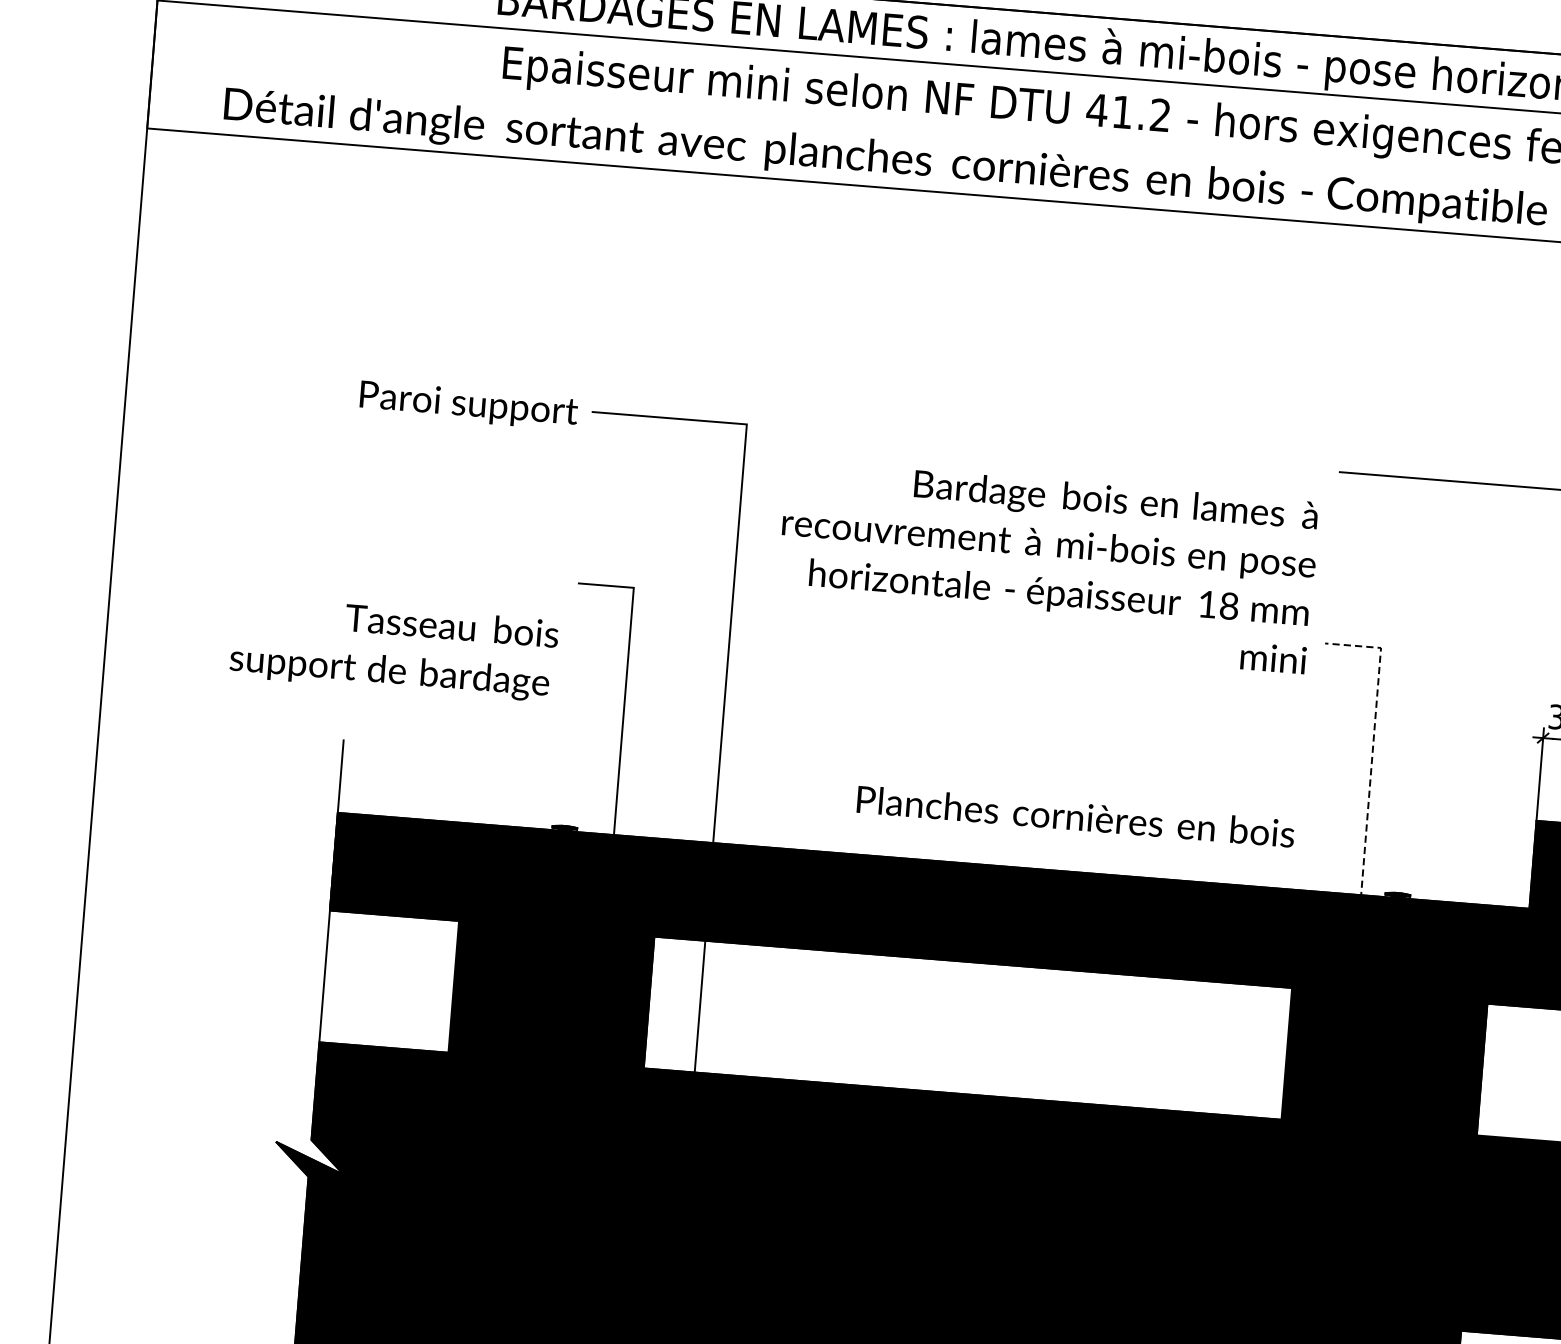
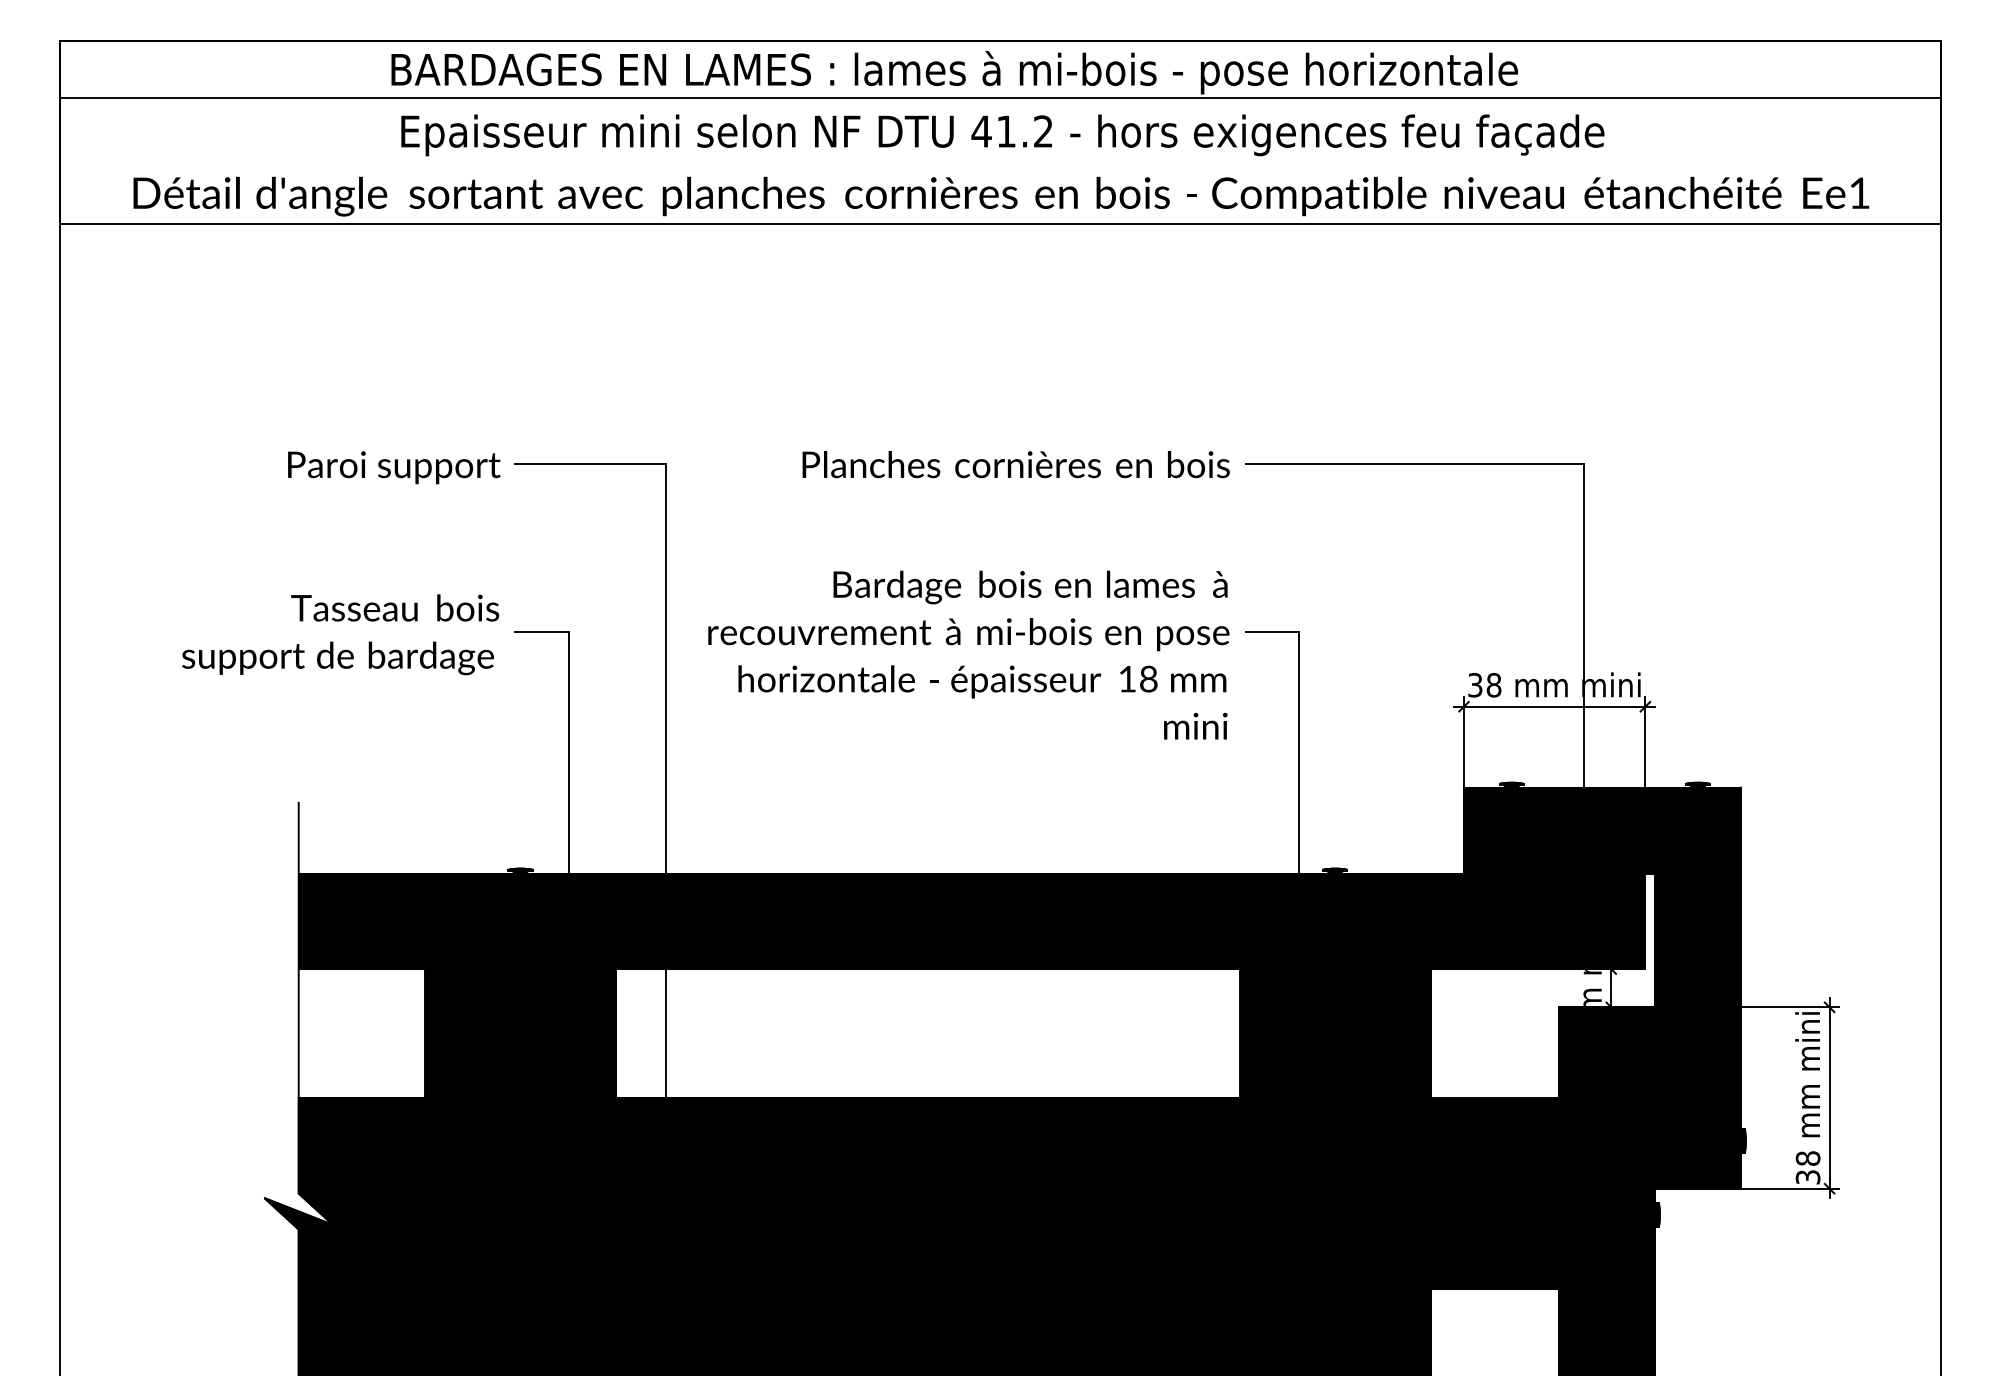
text: (1047, 566) -> (968, 654), moved
text: (394, 648) -> (340, 634), moved
line: (1371, 767) -> (1299, 748), dashed -> solid
text: (1075, 816) -> (1015, 464), moved

